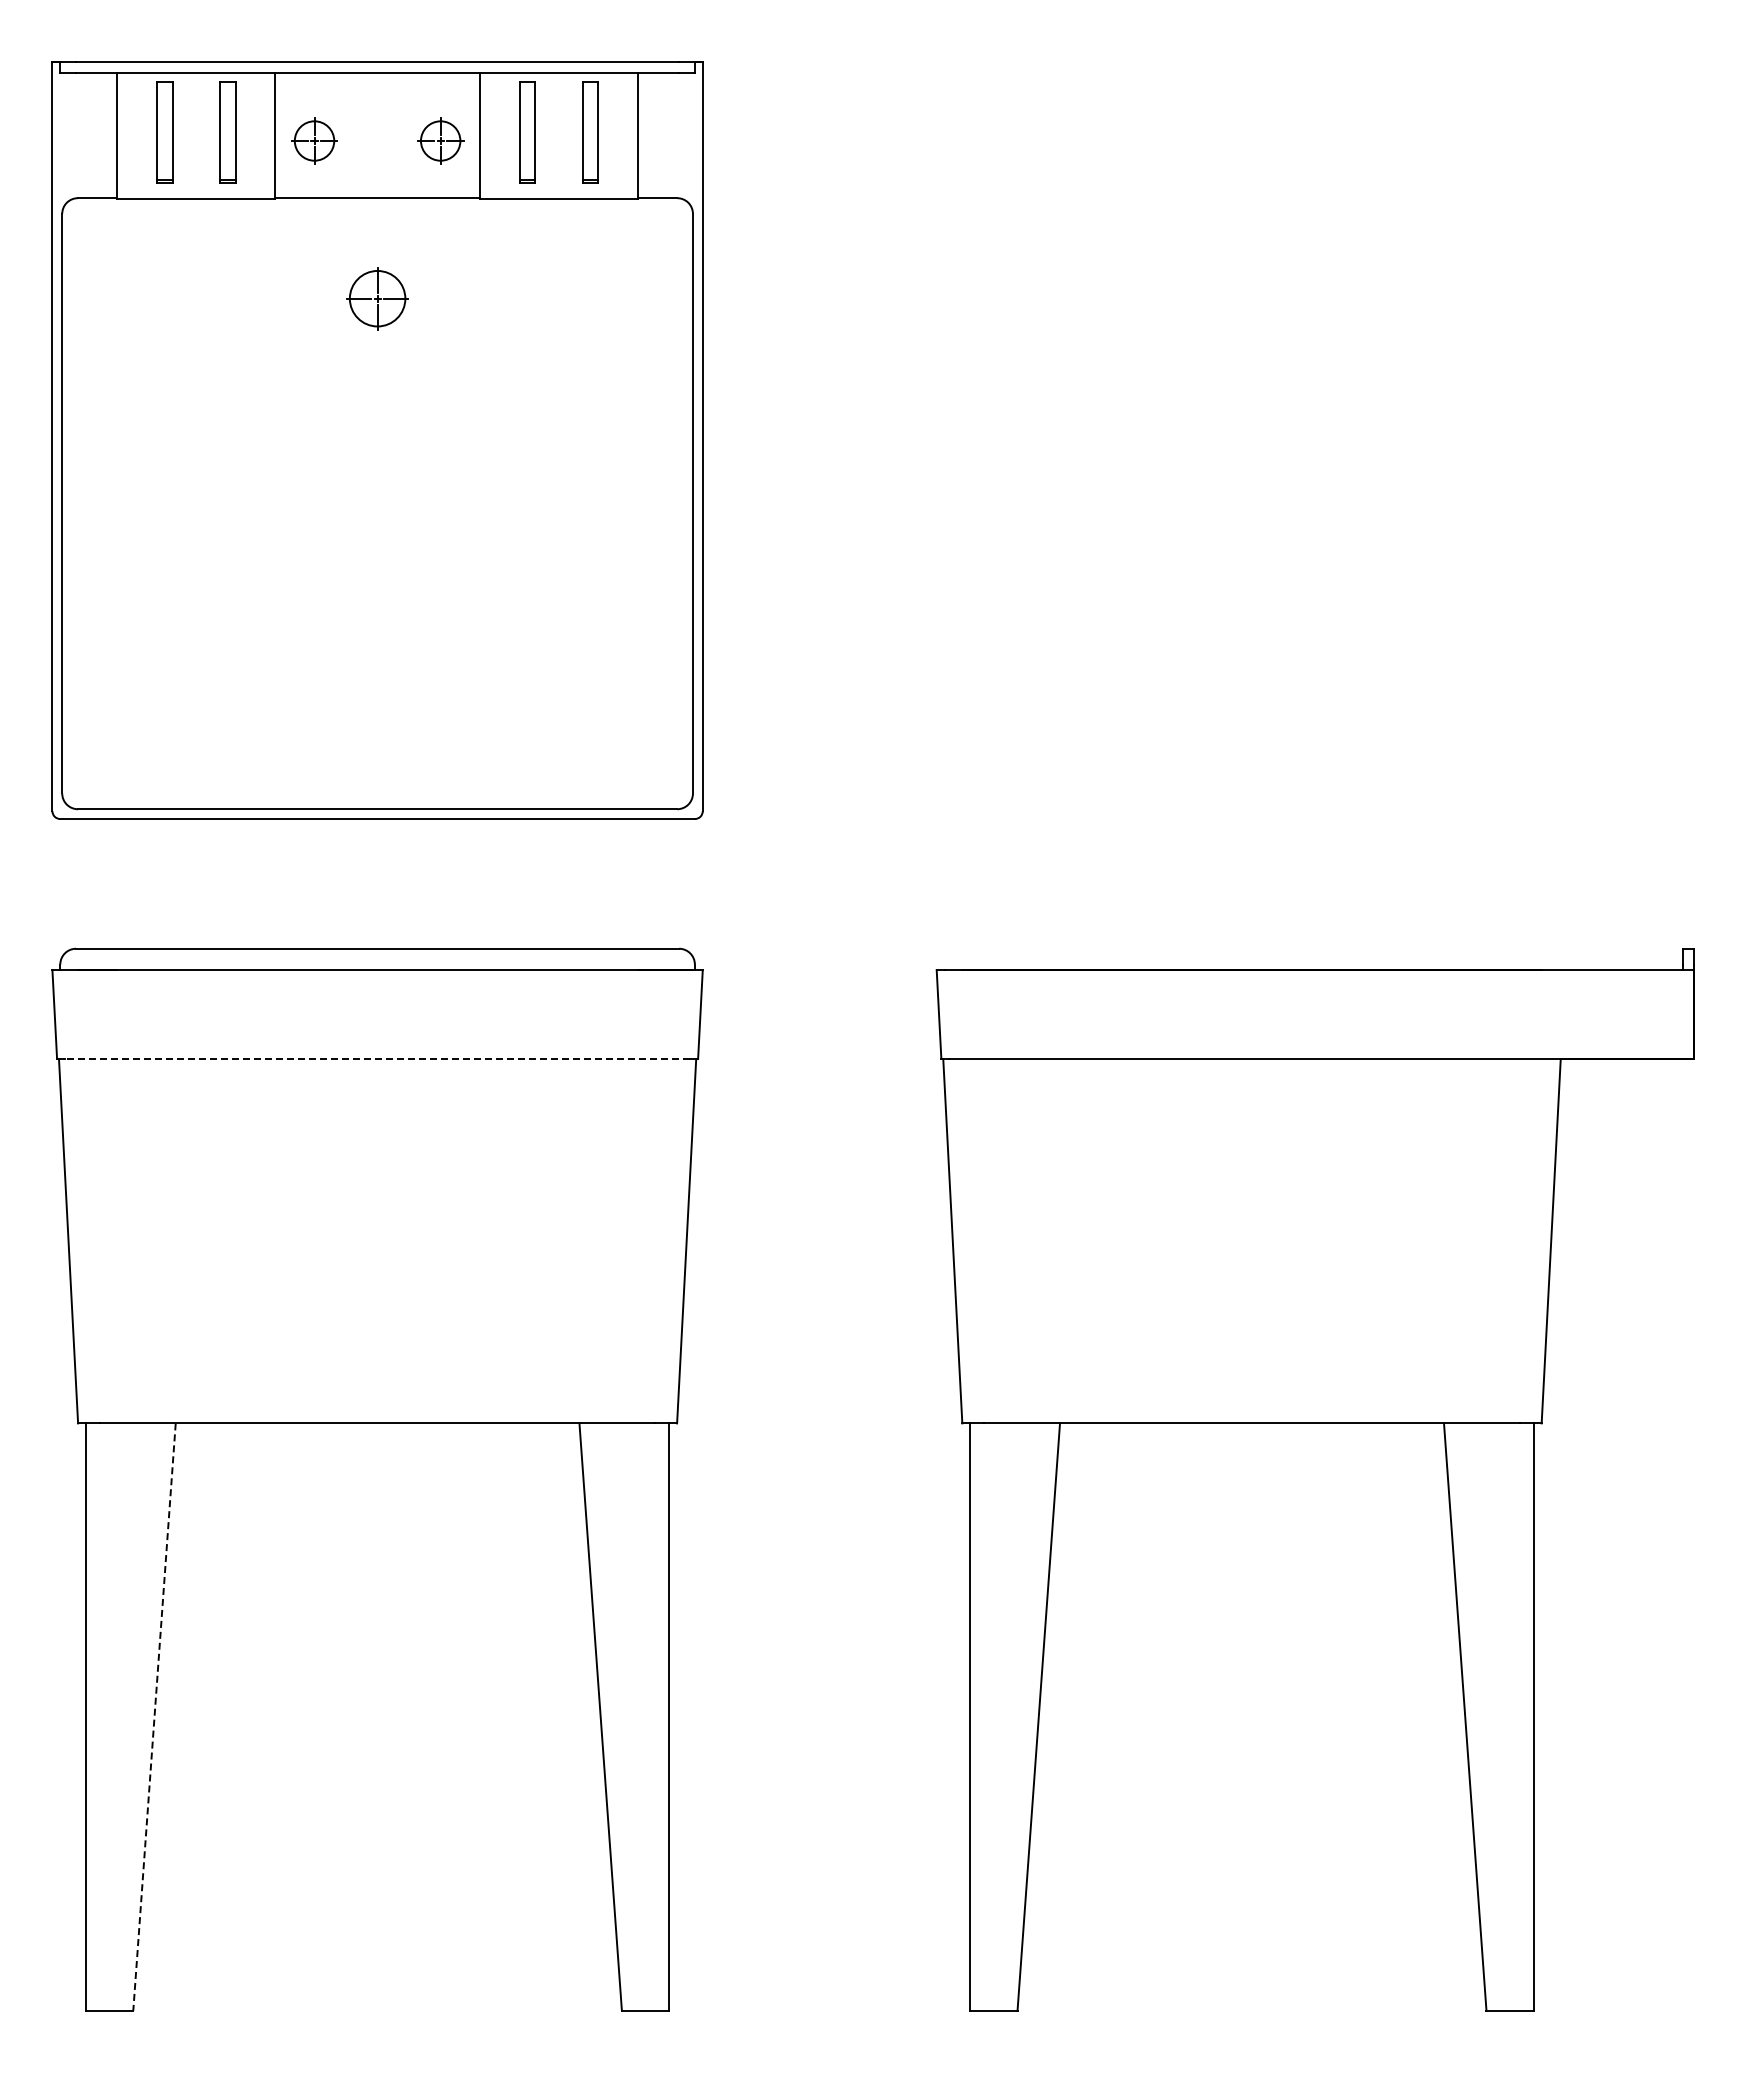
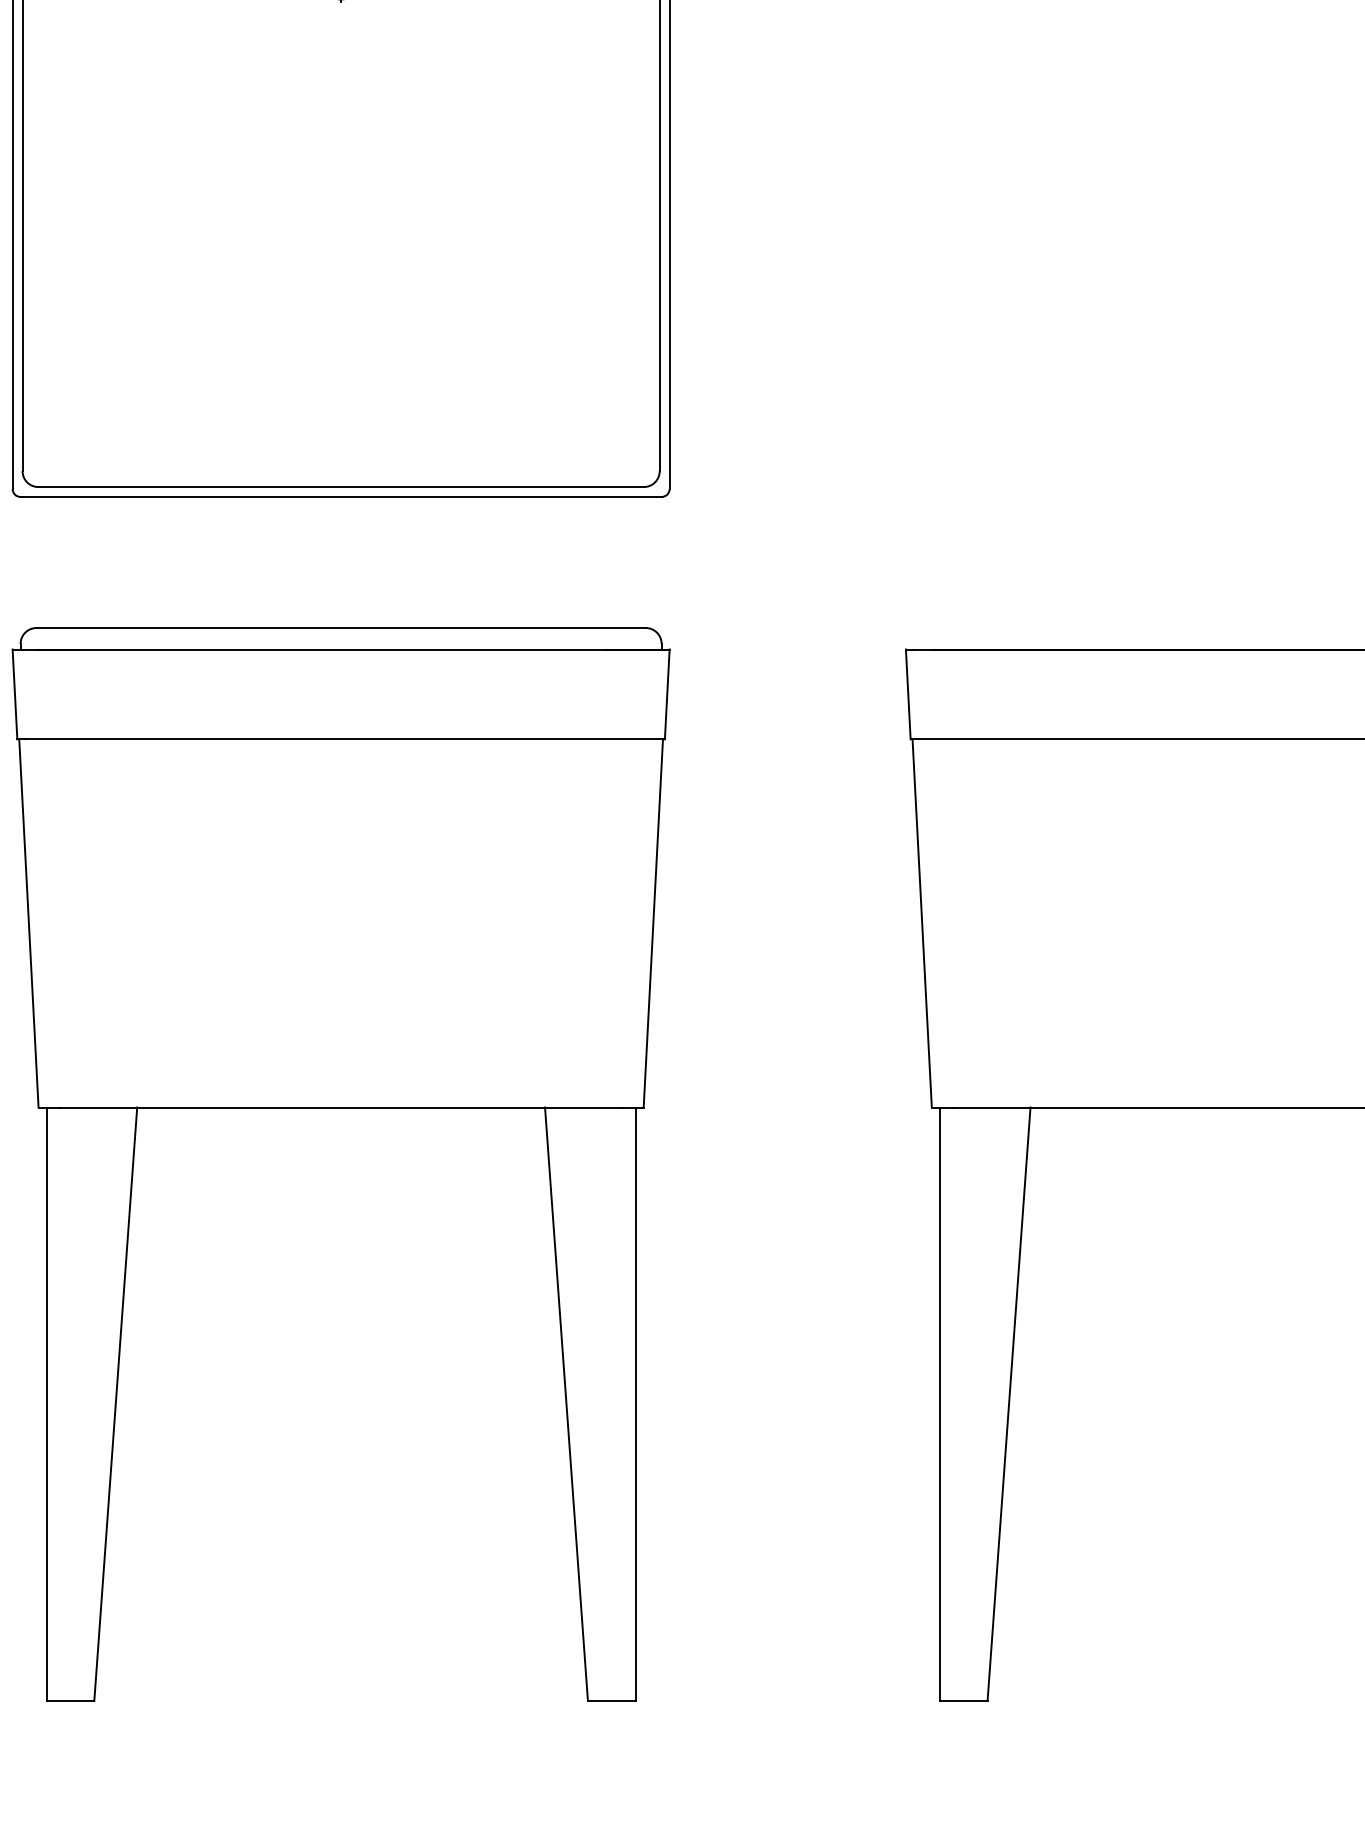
line: (377, 1058) -> (341, 738), dashed -> solid
line: (154, 1717) -> (115, 1404), dashed -> solid

